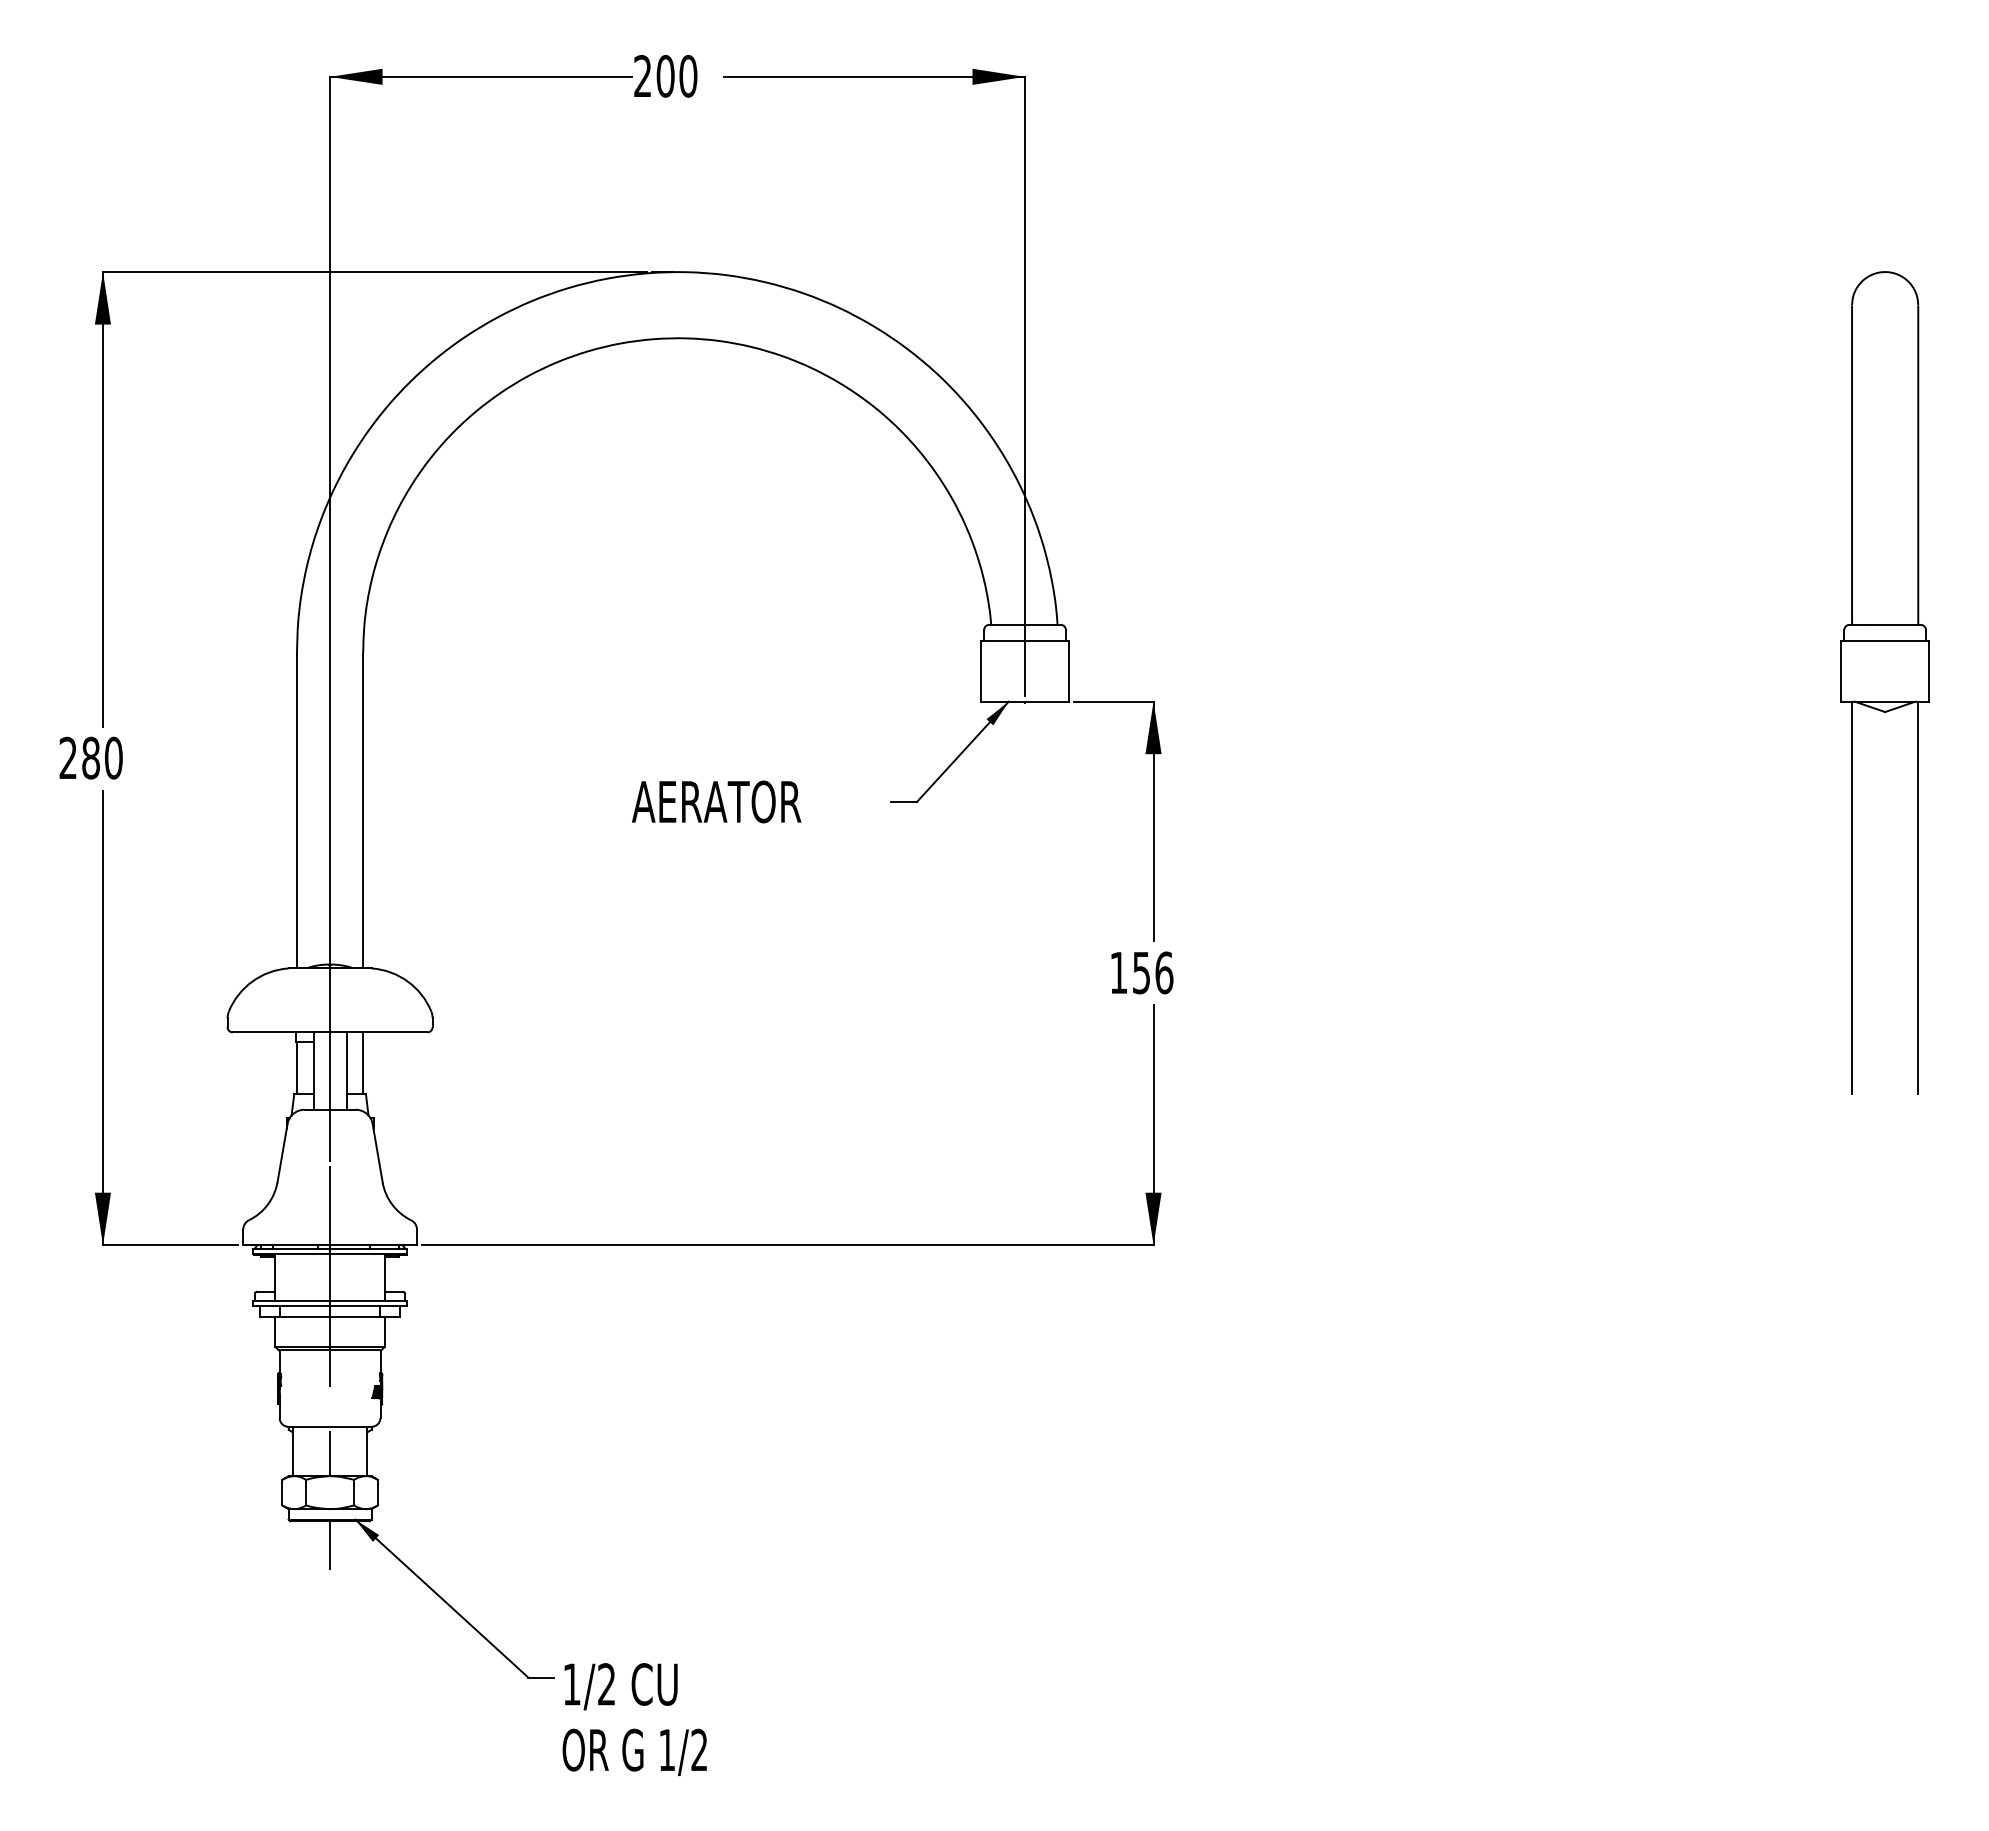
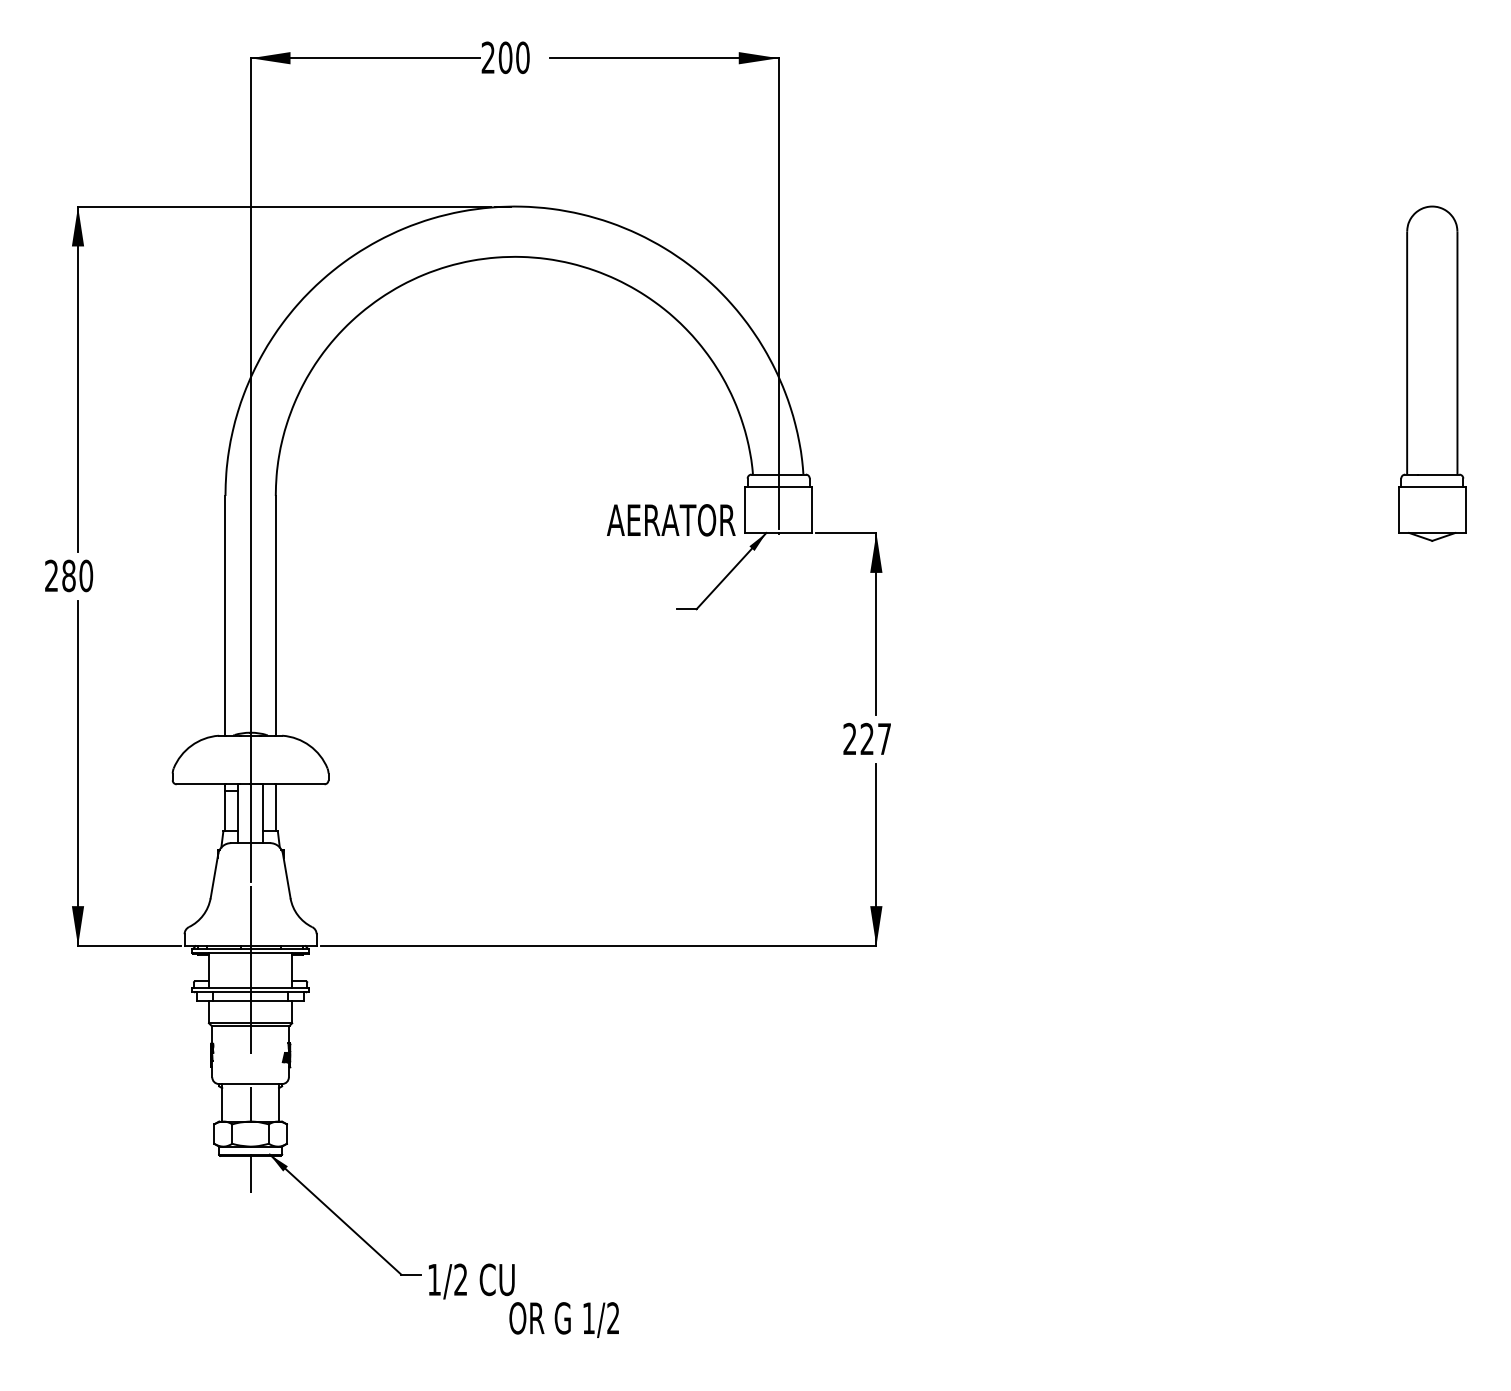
text: (716, 801) -> (671, 519), moved
line: (1852, 897) -> (1407, 681), removed
line: (1918, 897) -> (1457, 681), removed
text: (1141, 972) -> (867, 738), 156 -> 227
text: (634, 1751) -> (564, 1319), moved

